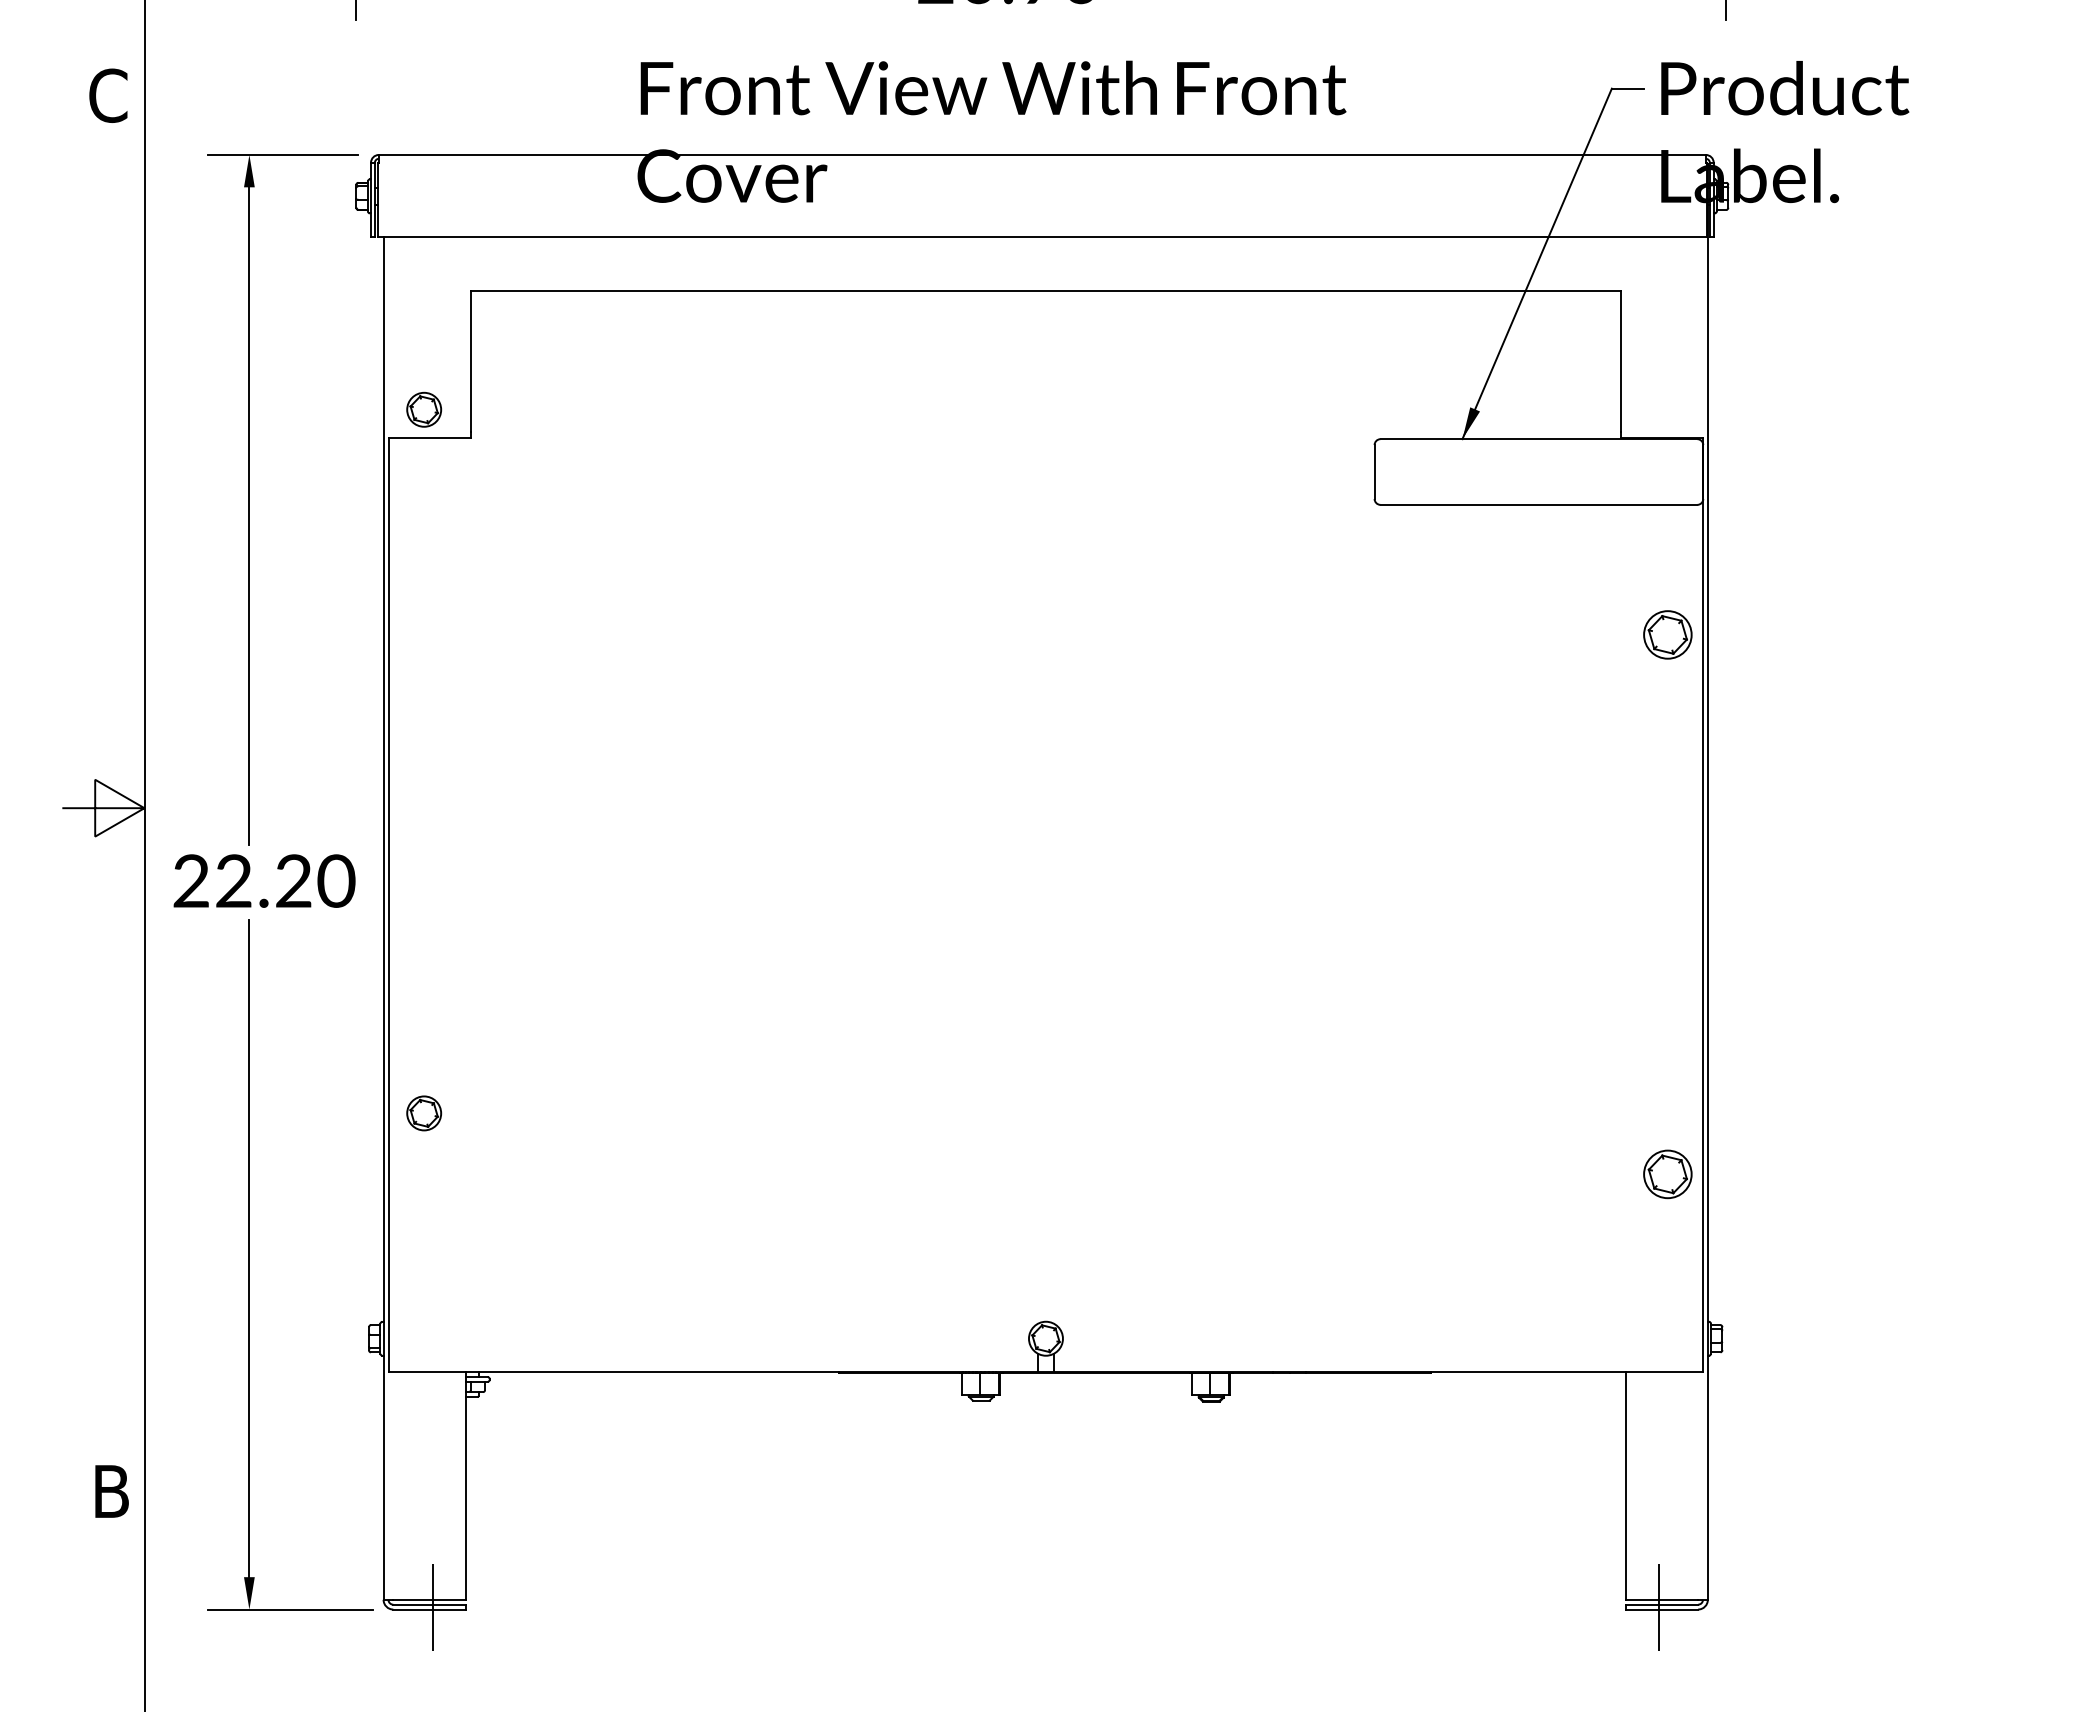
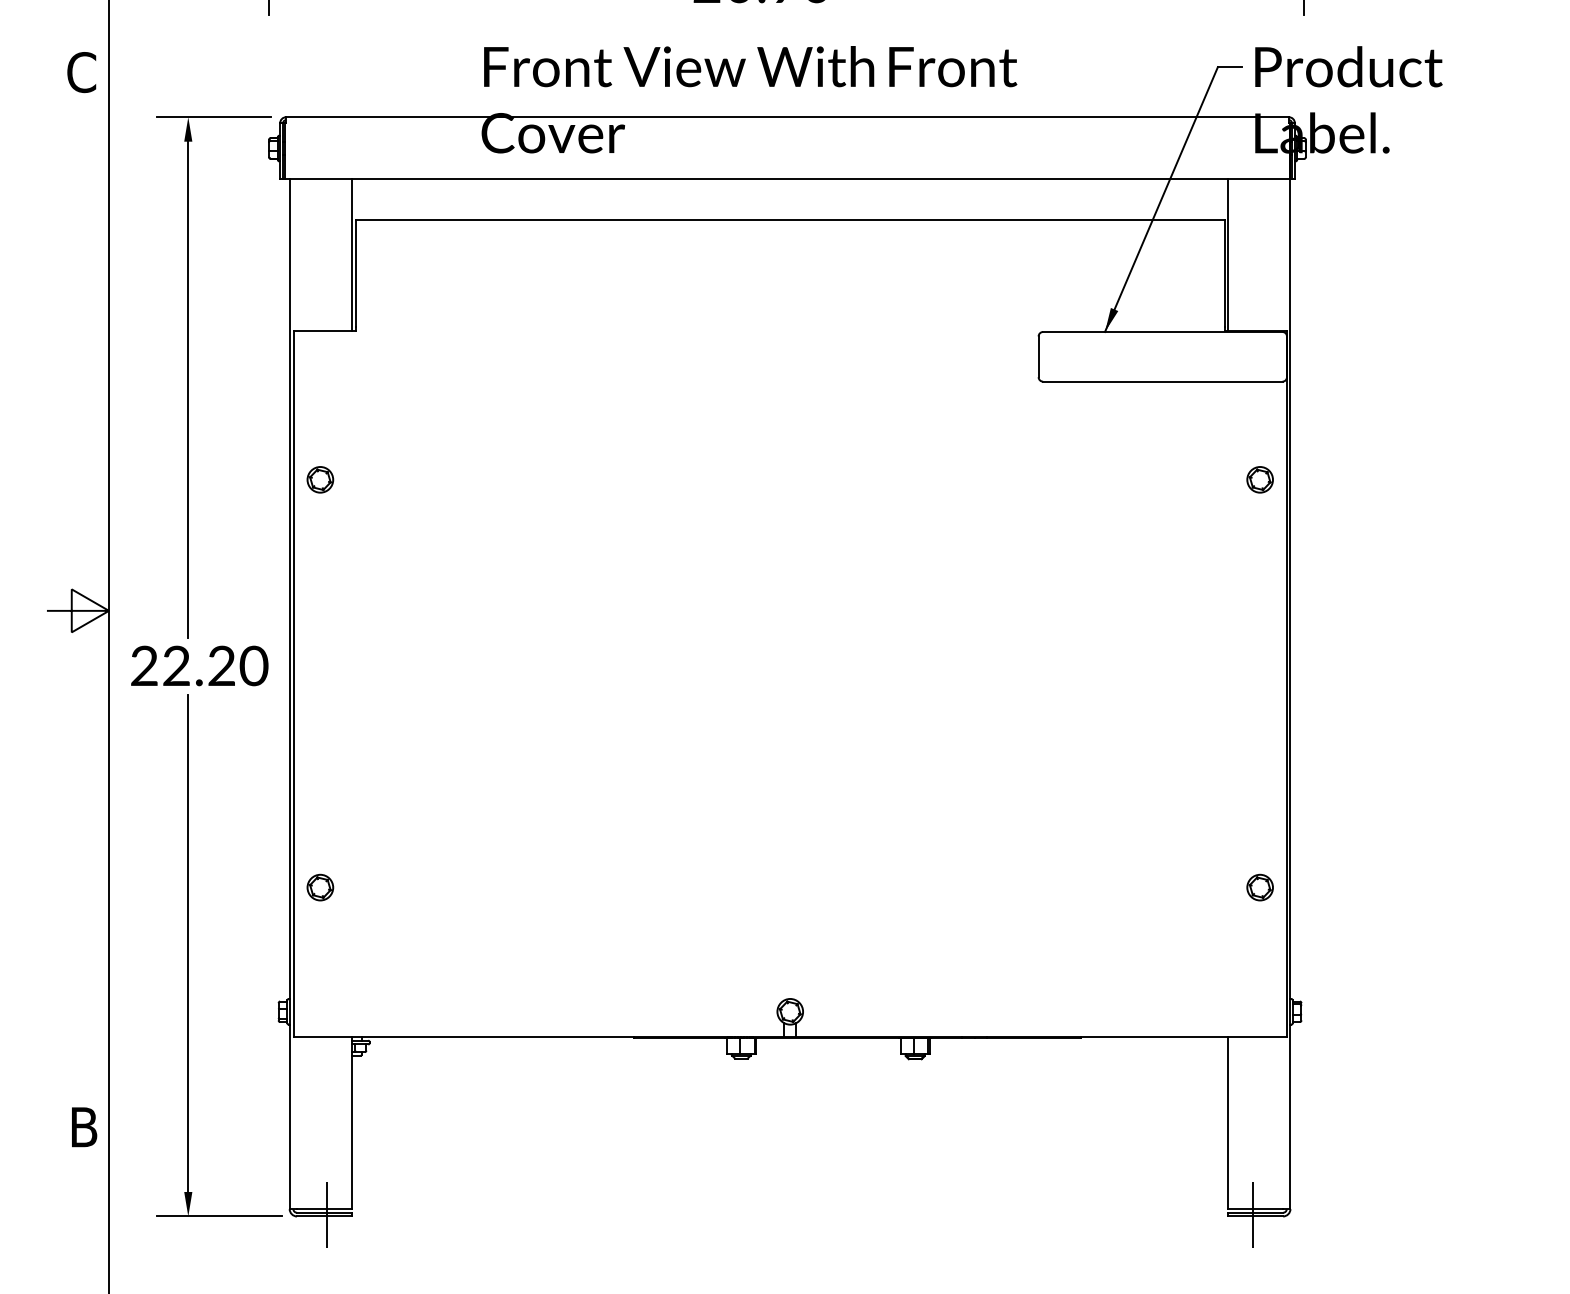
line: (465, 337) -> (351, 255), added
line: (1625, 337) -> (1228, 255), added
part: (424, 409) -> (320, 479), moved
part: (1667, 634) -> (1259, 479), size x0.71
part: (424, 1113) -> (320, 887), moved
part: (1667, 1174) -> (1259, 887), size x0.71

